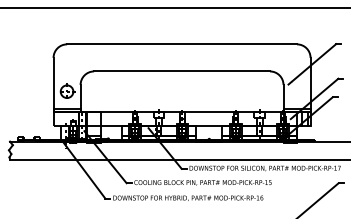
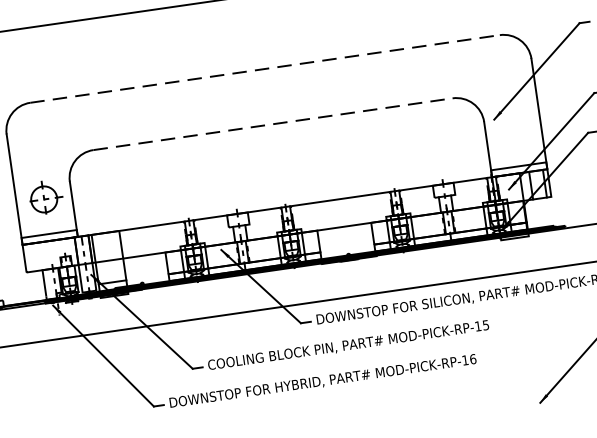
line: (182, 44) -> (265, 69), solid -> dashed
line: (182, 71) -> (273, 124), solid -> dashed

